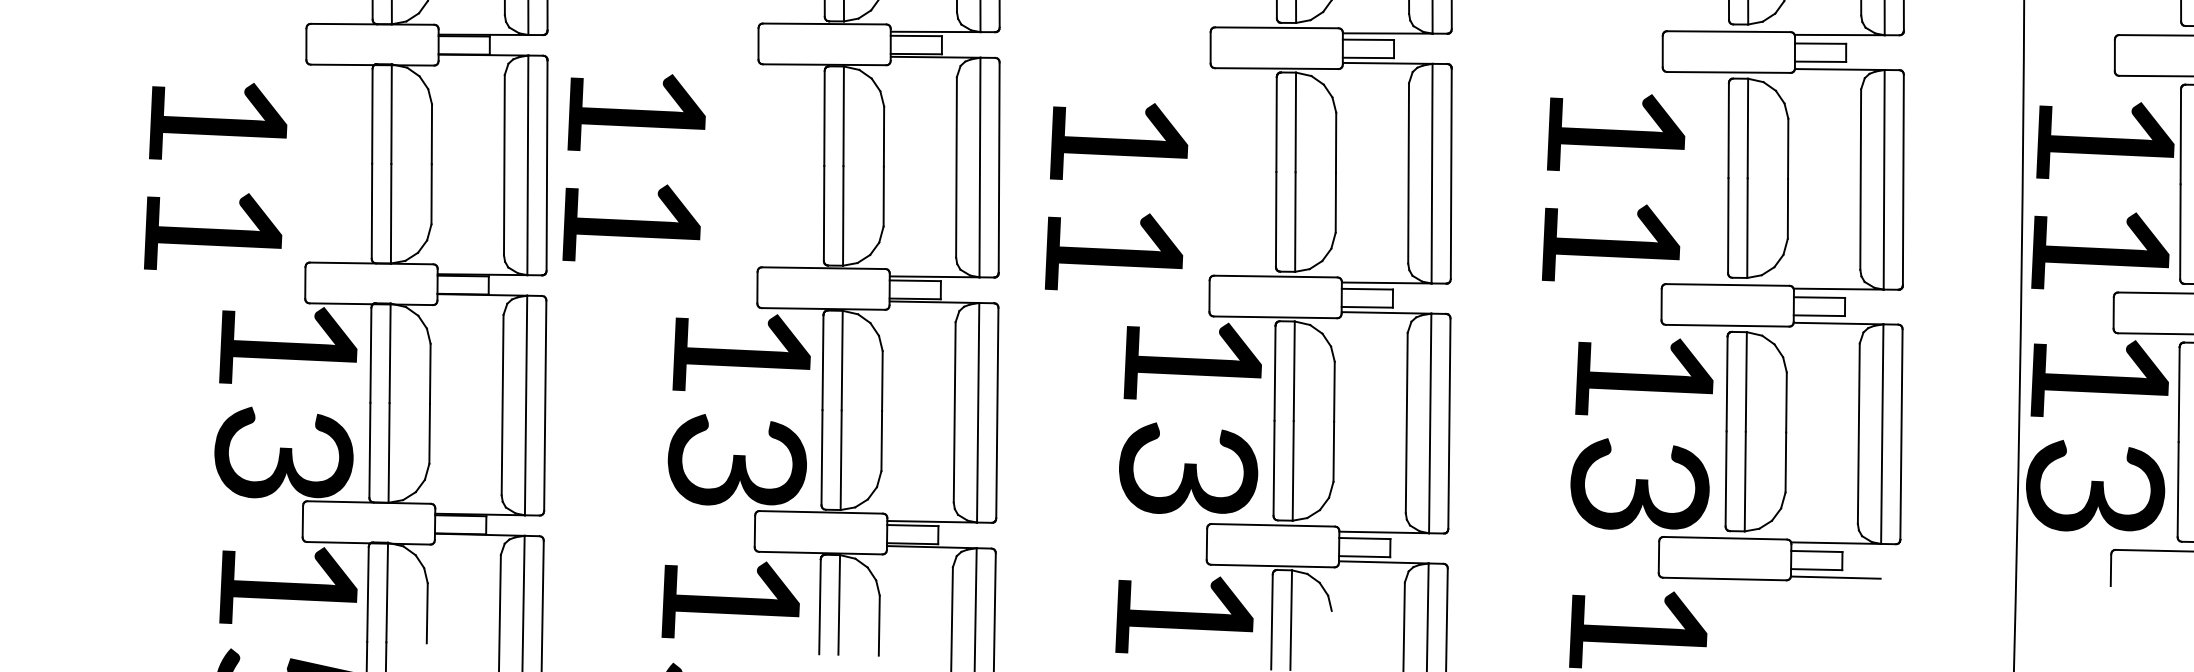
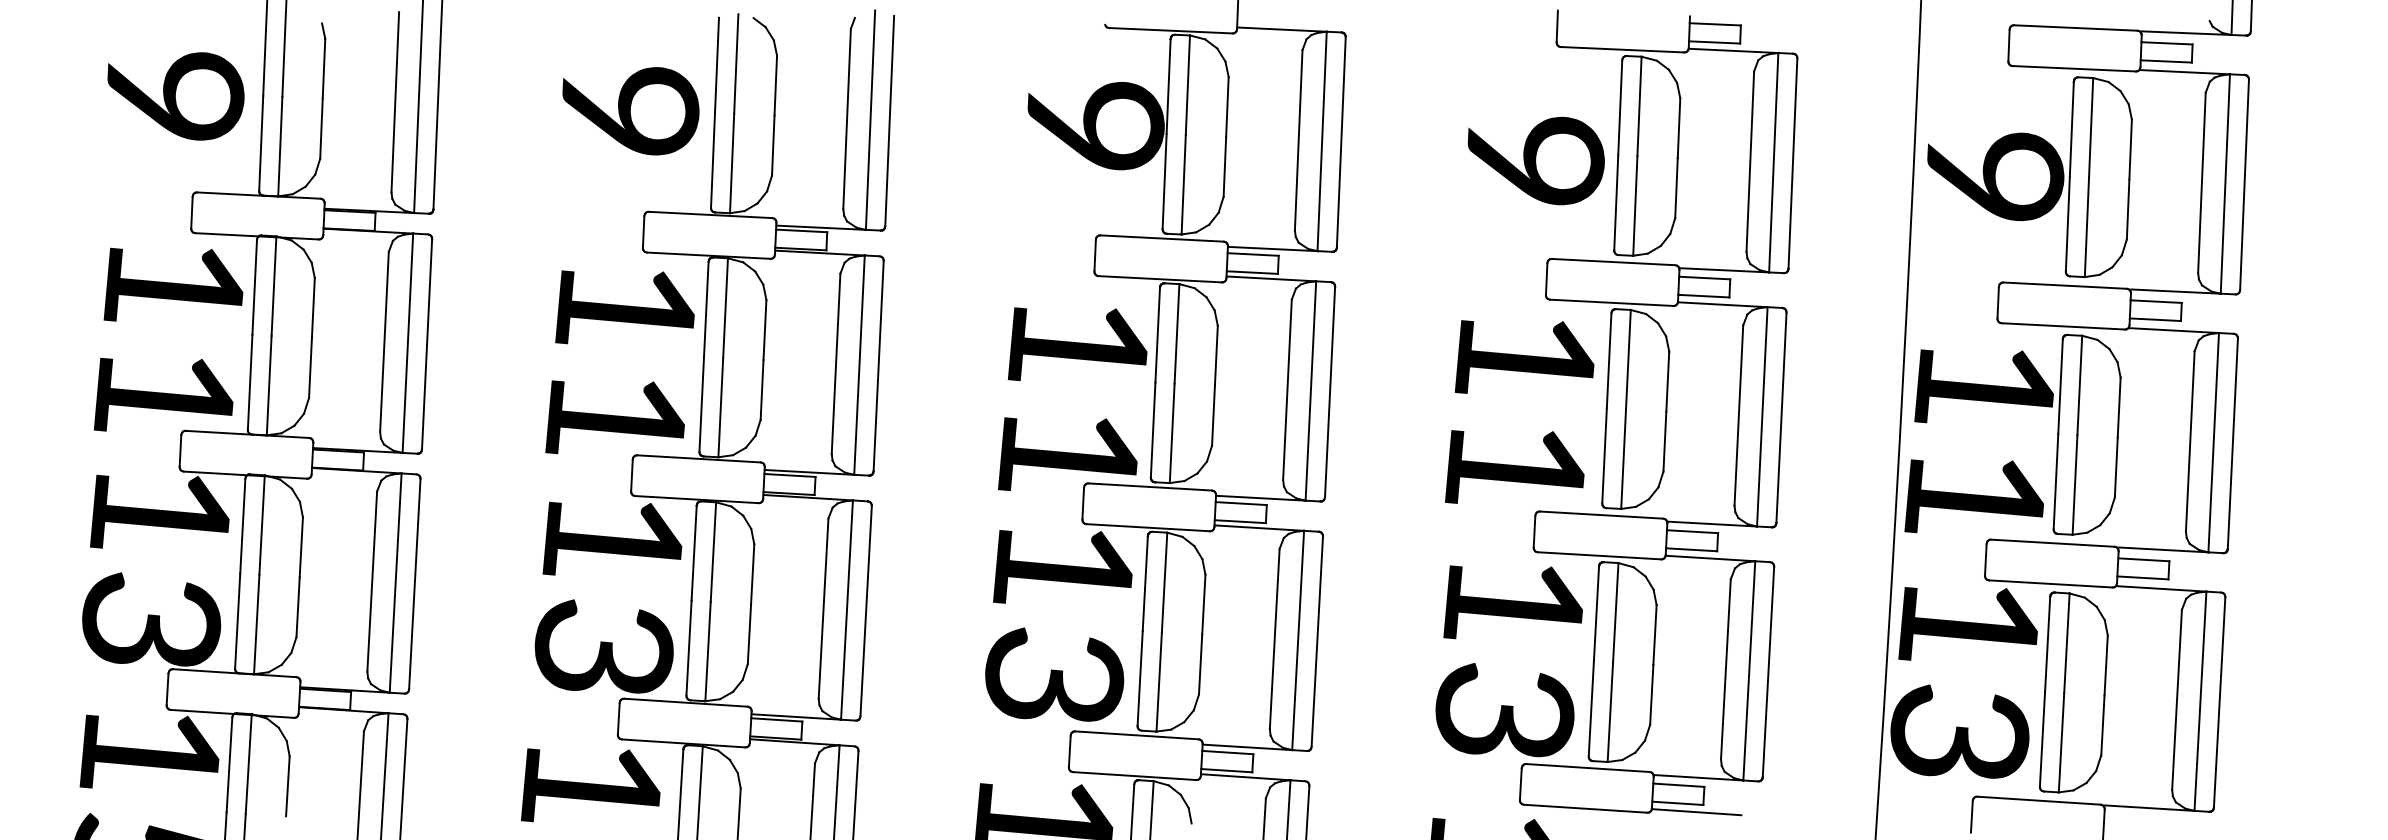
text: (632, 167) -> (619, 362), moved
text: (214, 175) -> (168, 339), moved
text: (1612, 186) -> (1519, 411), moved
text: (1115, 196) -> (1072, 399), moved

